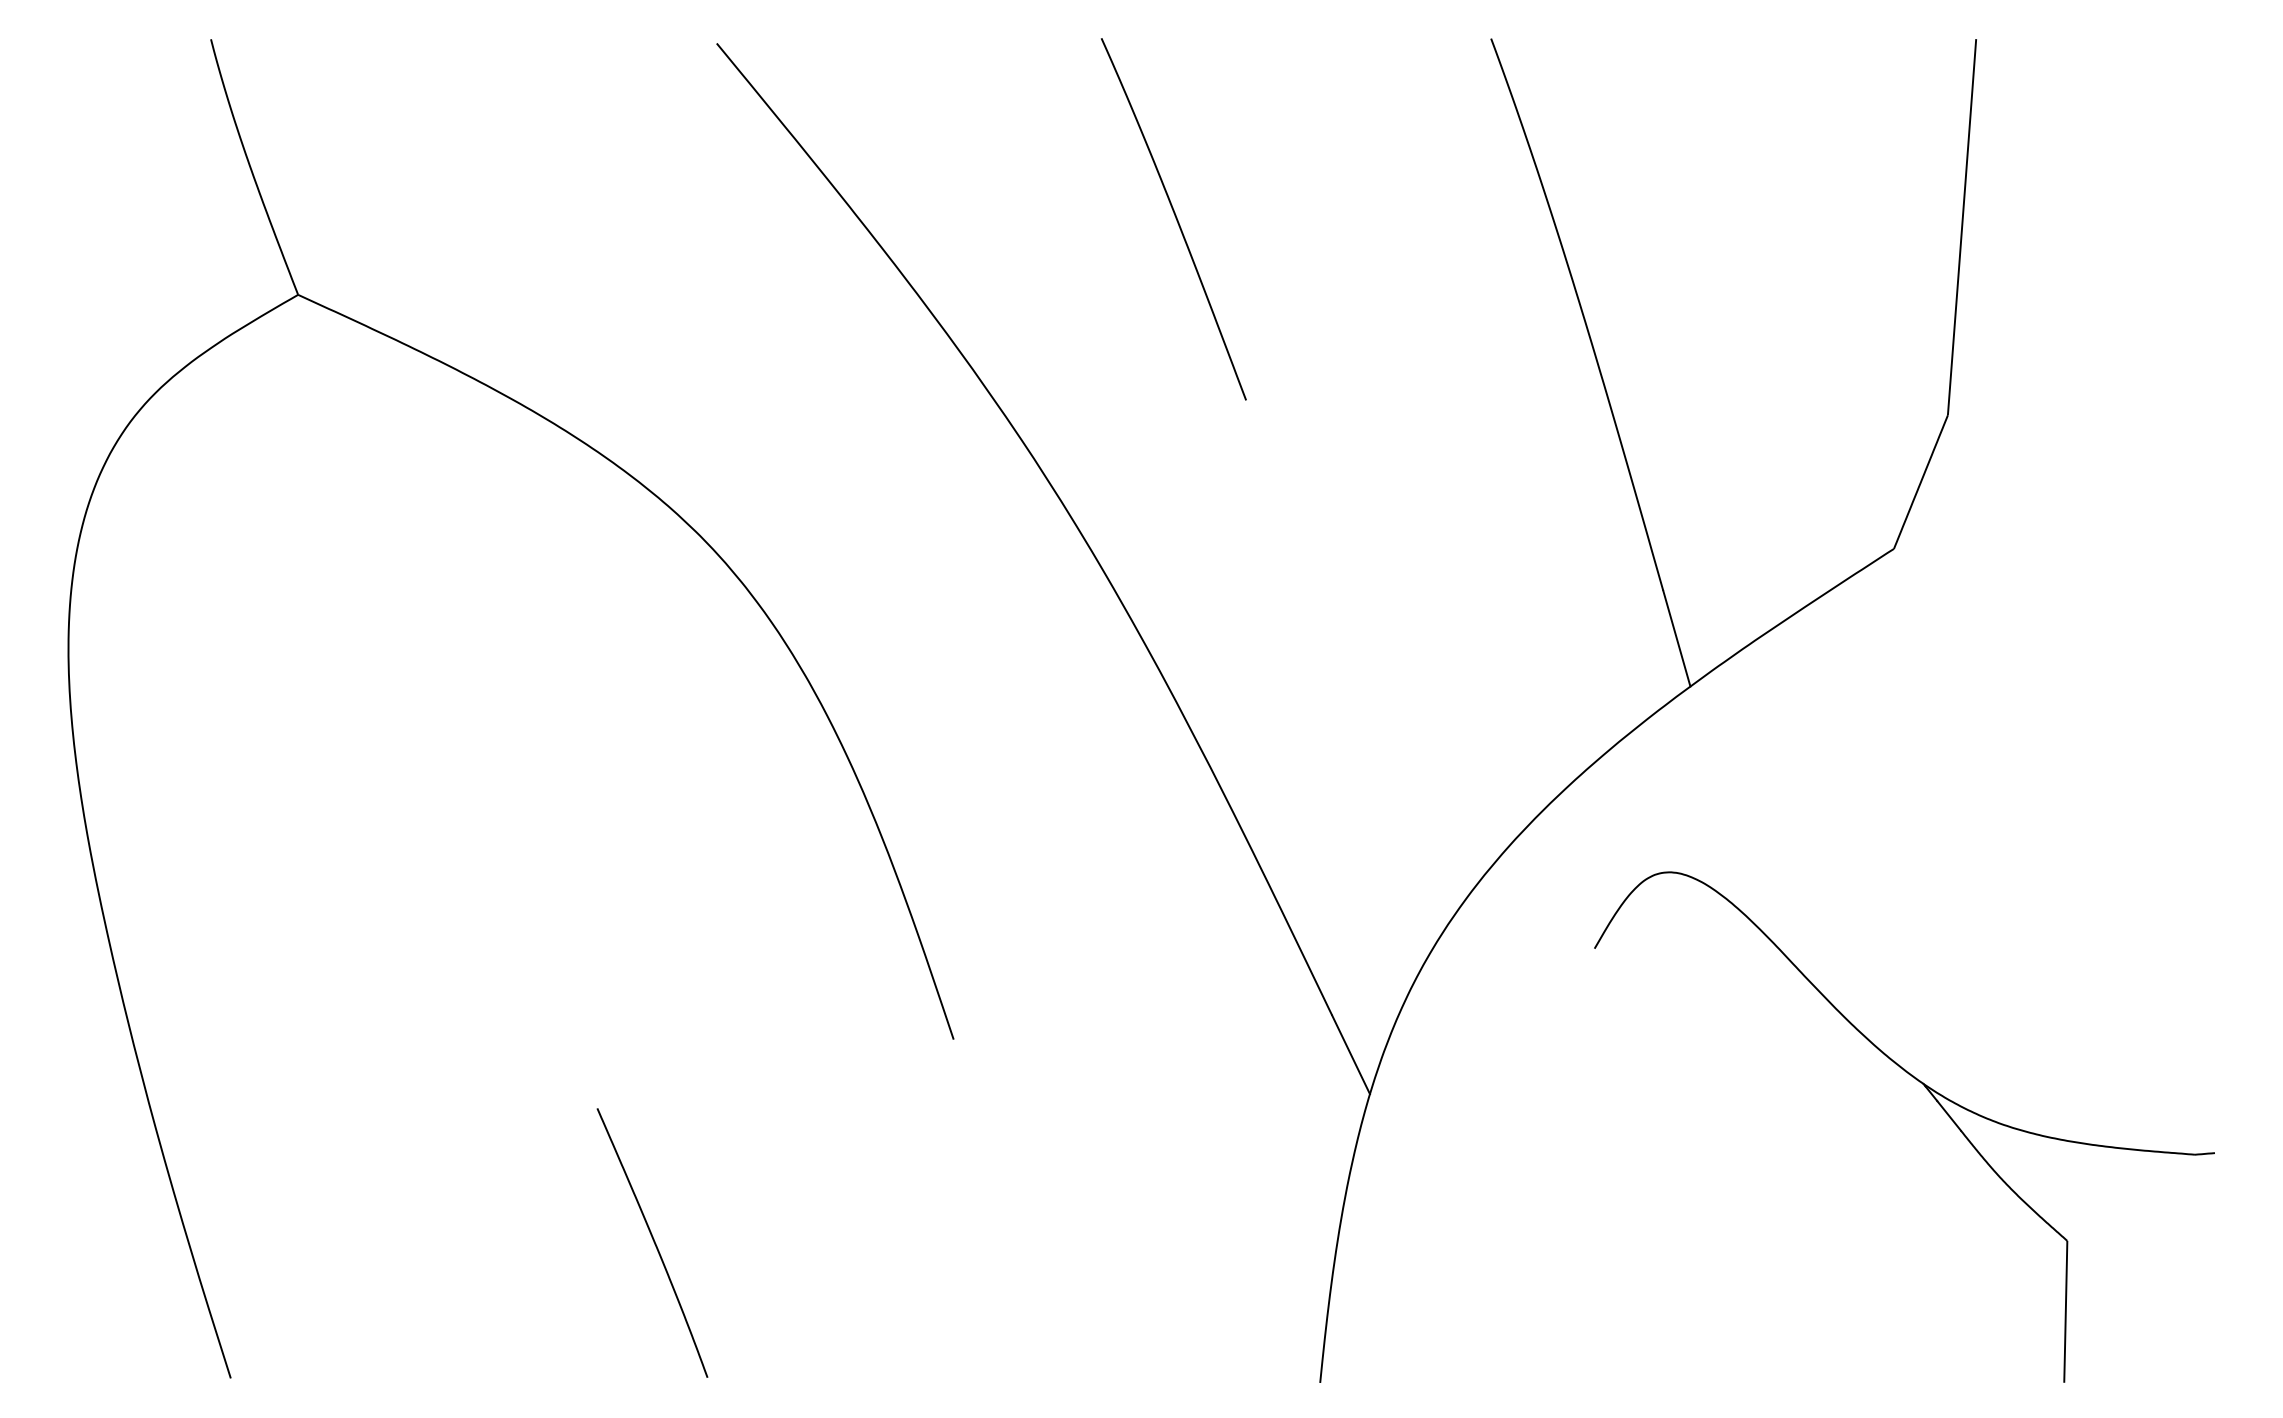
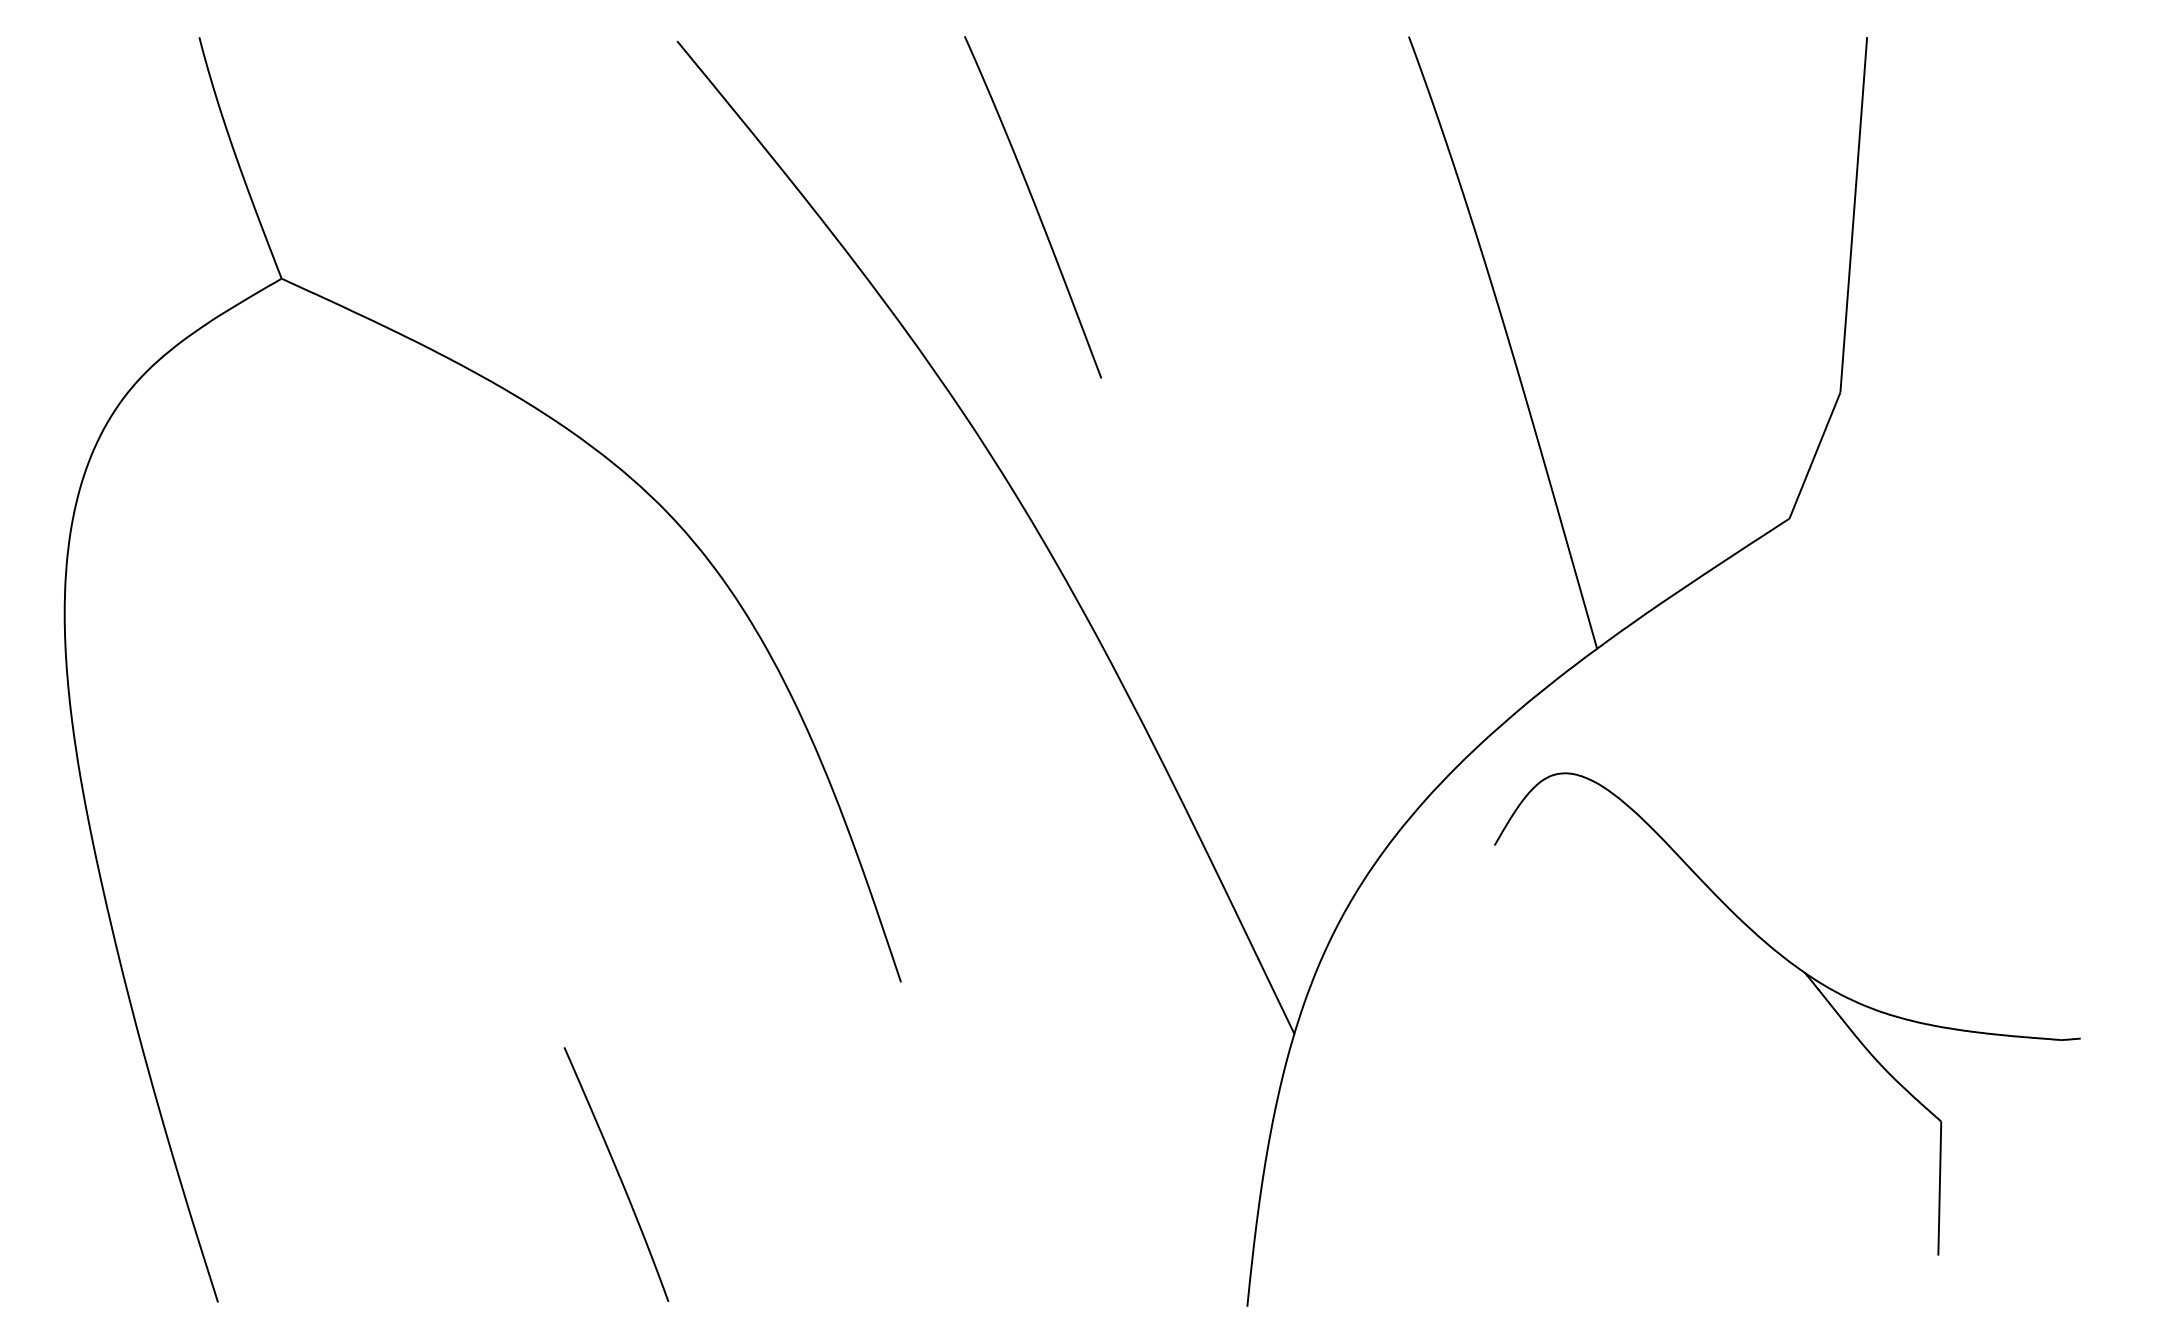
curve: (1175, 218) -> (1034, 206), moved
part: (1936, 1102) -> (1817, 990), moved

